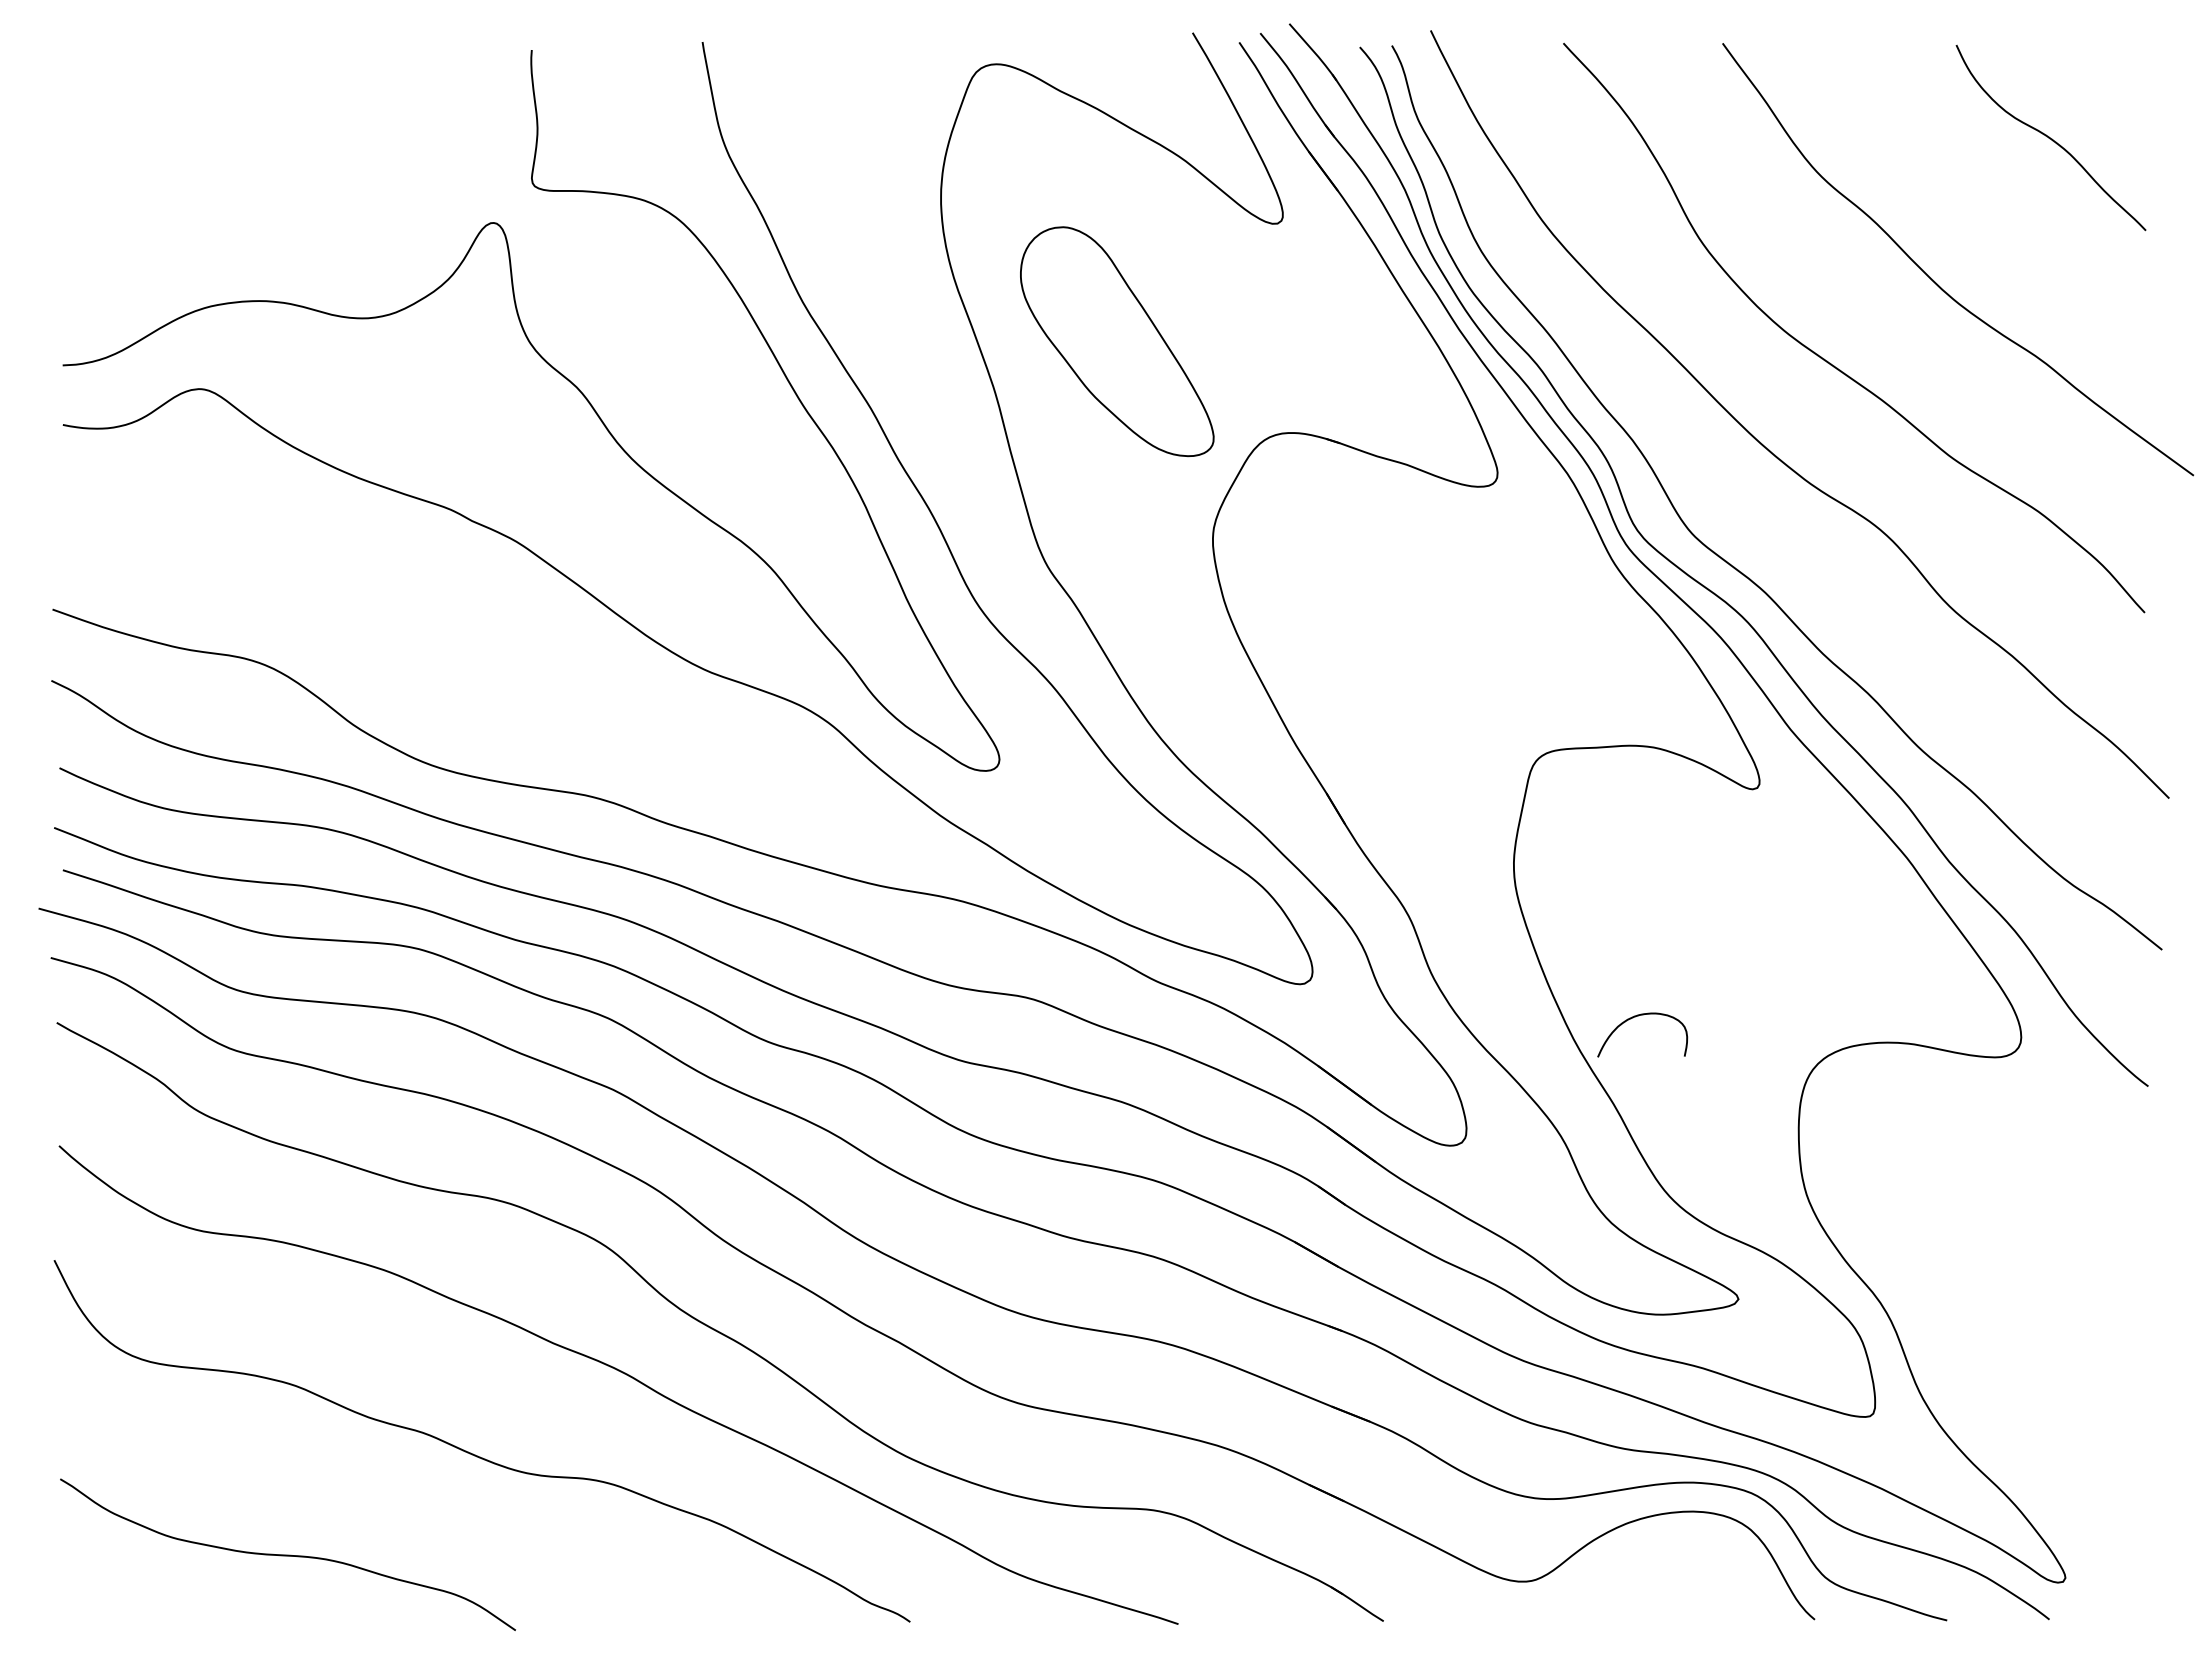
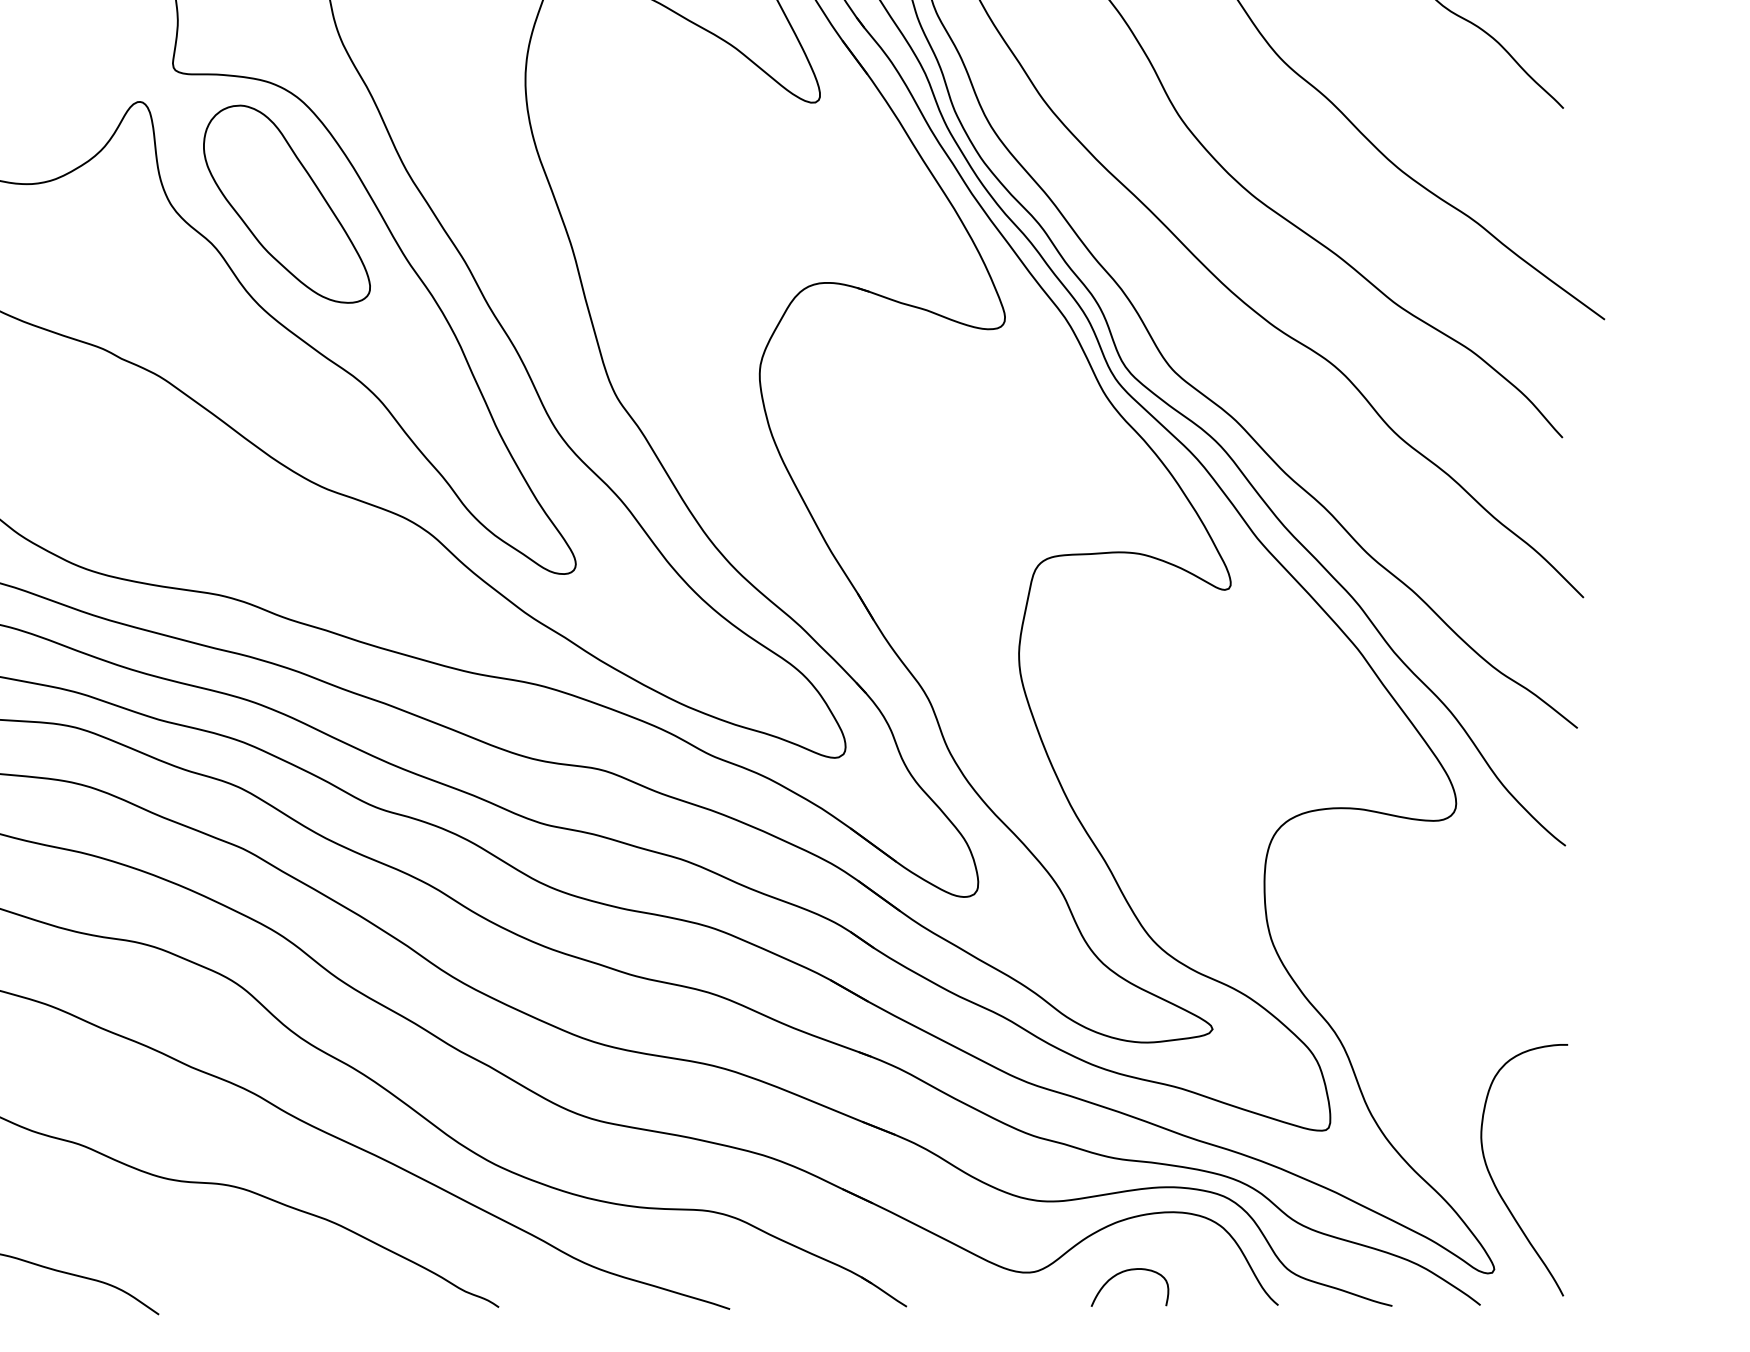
part: (1117, 341) -> (287, 204), moved
curve: (1633, 1018) -> (1122, 1273), moved
curve: (2066, 1478) -> (1495, 1183), added

